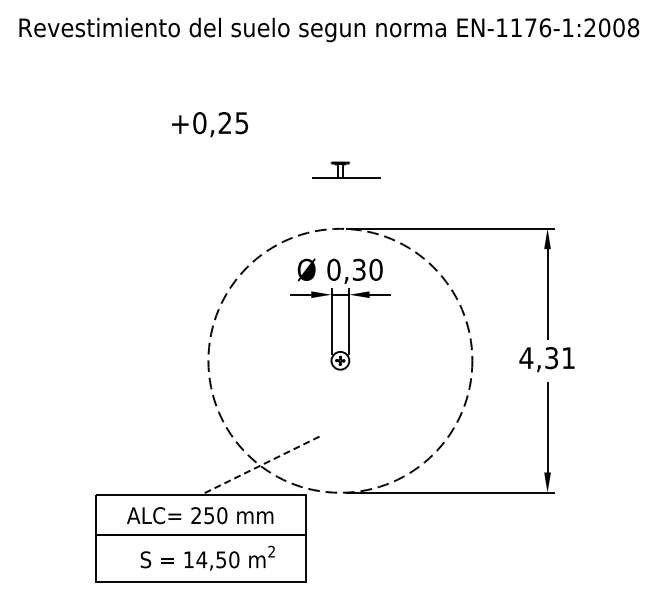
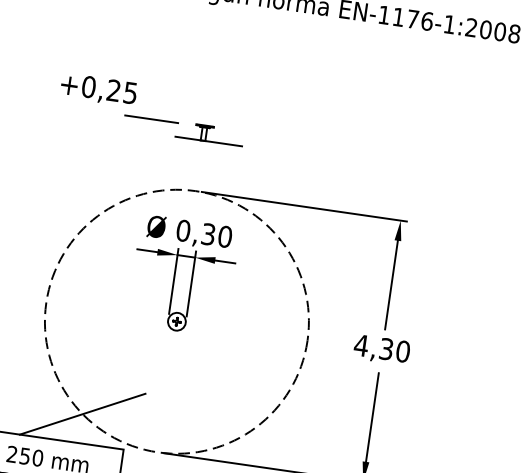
text: (210, 124) -> (99, 90), moved
line: (286, 164) -> (151, 119), added
text: (568, 358) -> (403, 352), 4,31 -> 4,30
line: (259, 465) -> (81, 413), dashed -> solid

